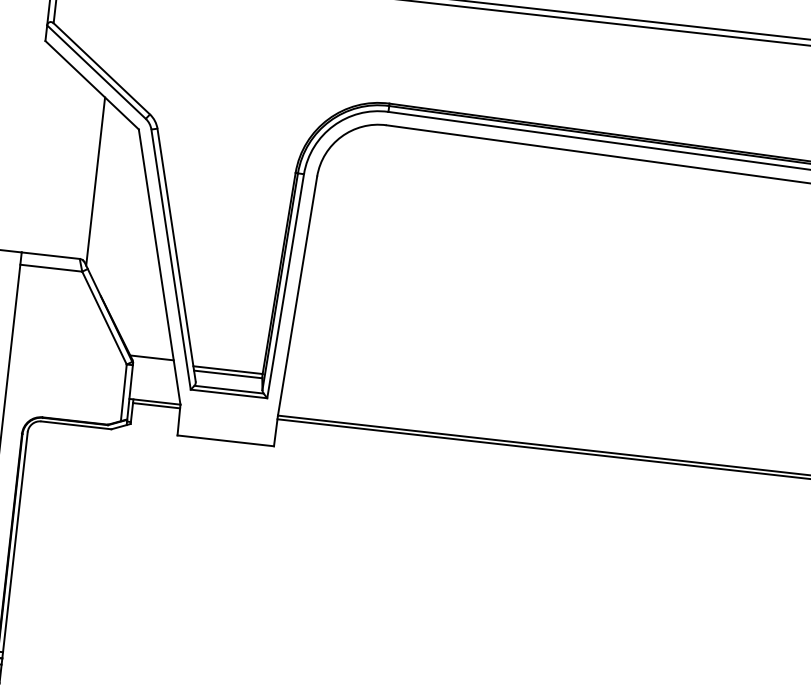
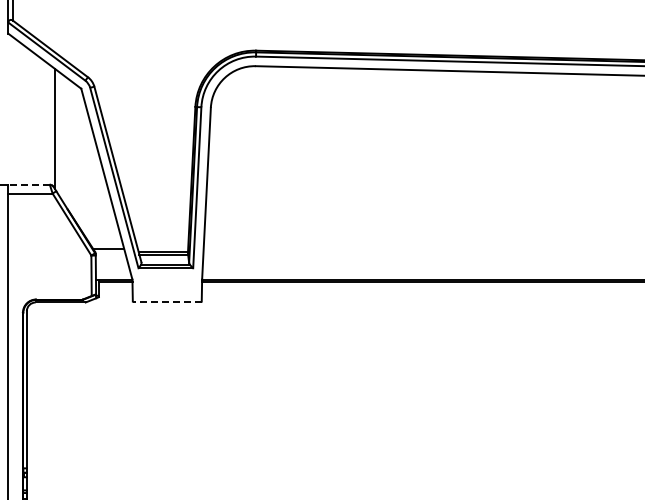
line: (51, 255) -> (29, 184), solid -> dashed
line: (224, 440) -> (166, 301), solid -> dashed

